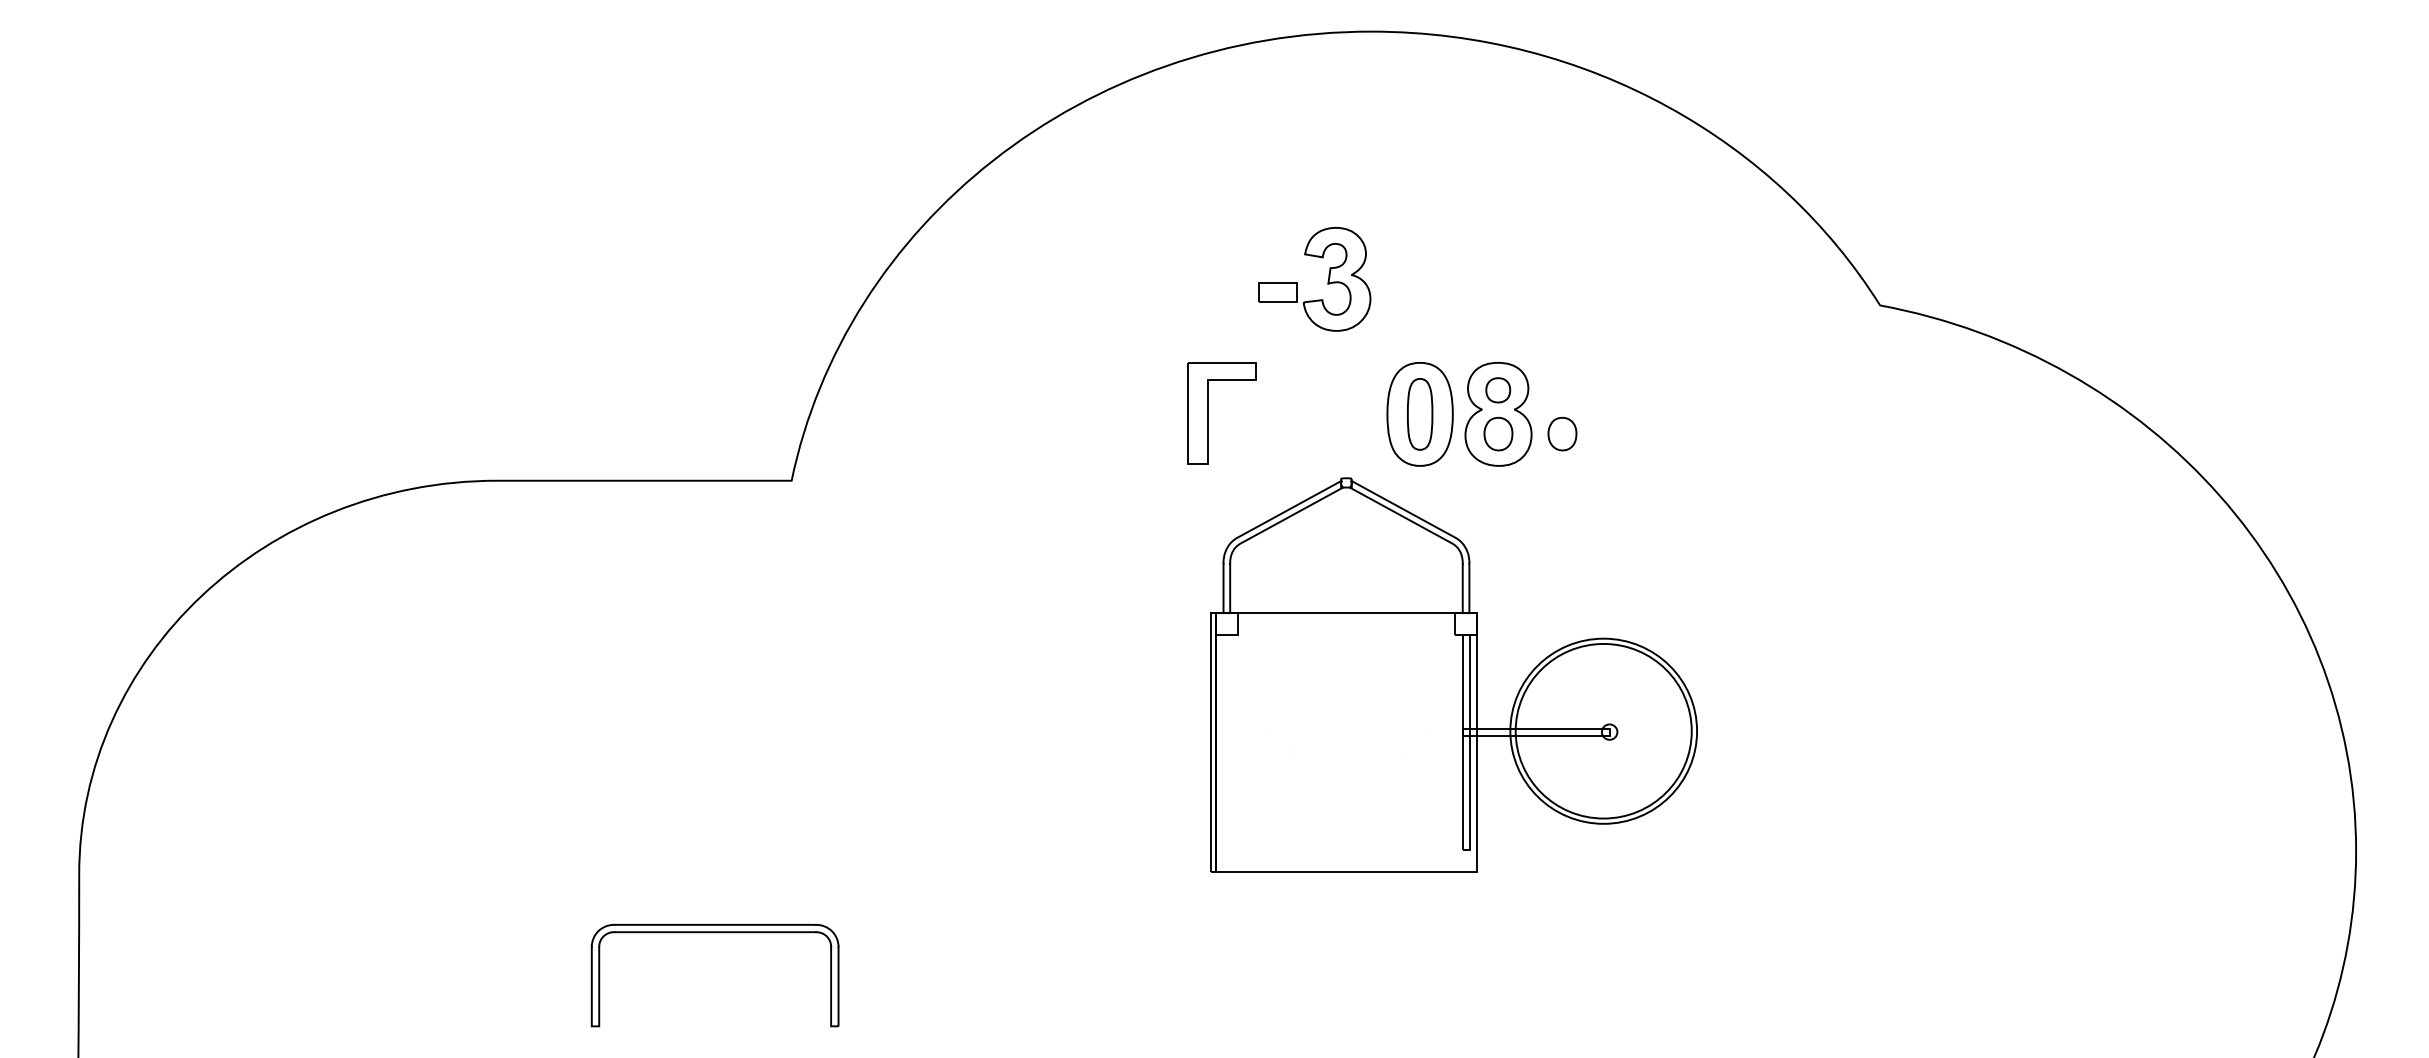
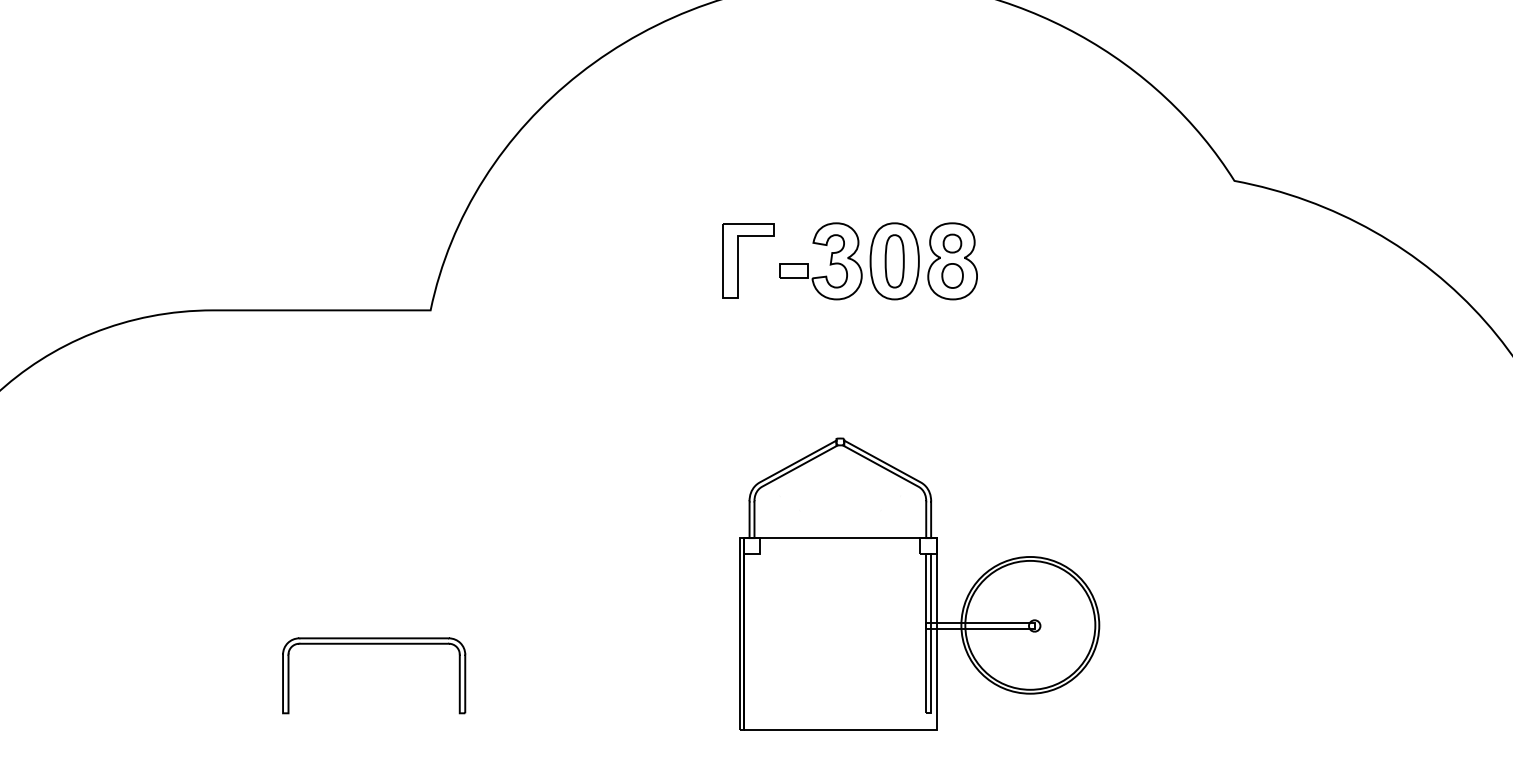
part: (1327, 281) -> (830, 262), moved
part: (1562, 433) -> (999, 275), removed
part: (1453, 674) -> (919, 583), moved

